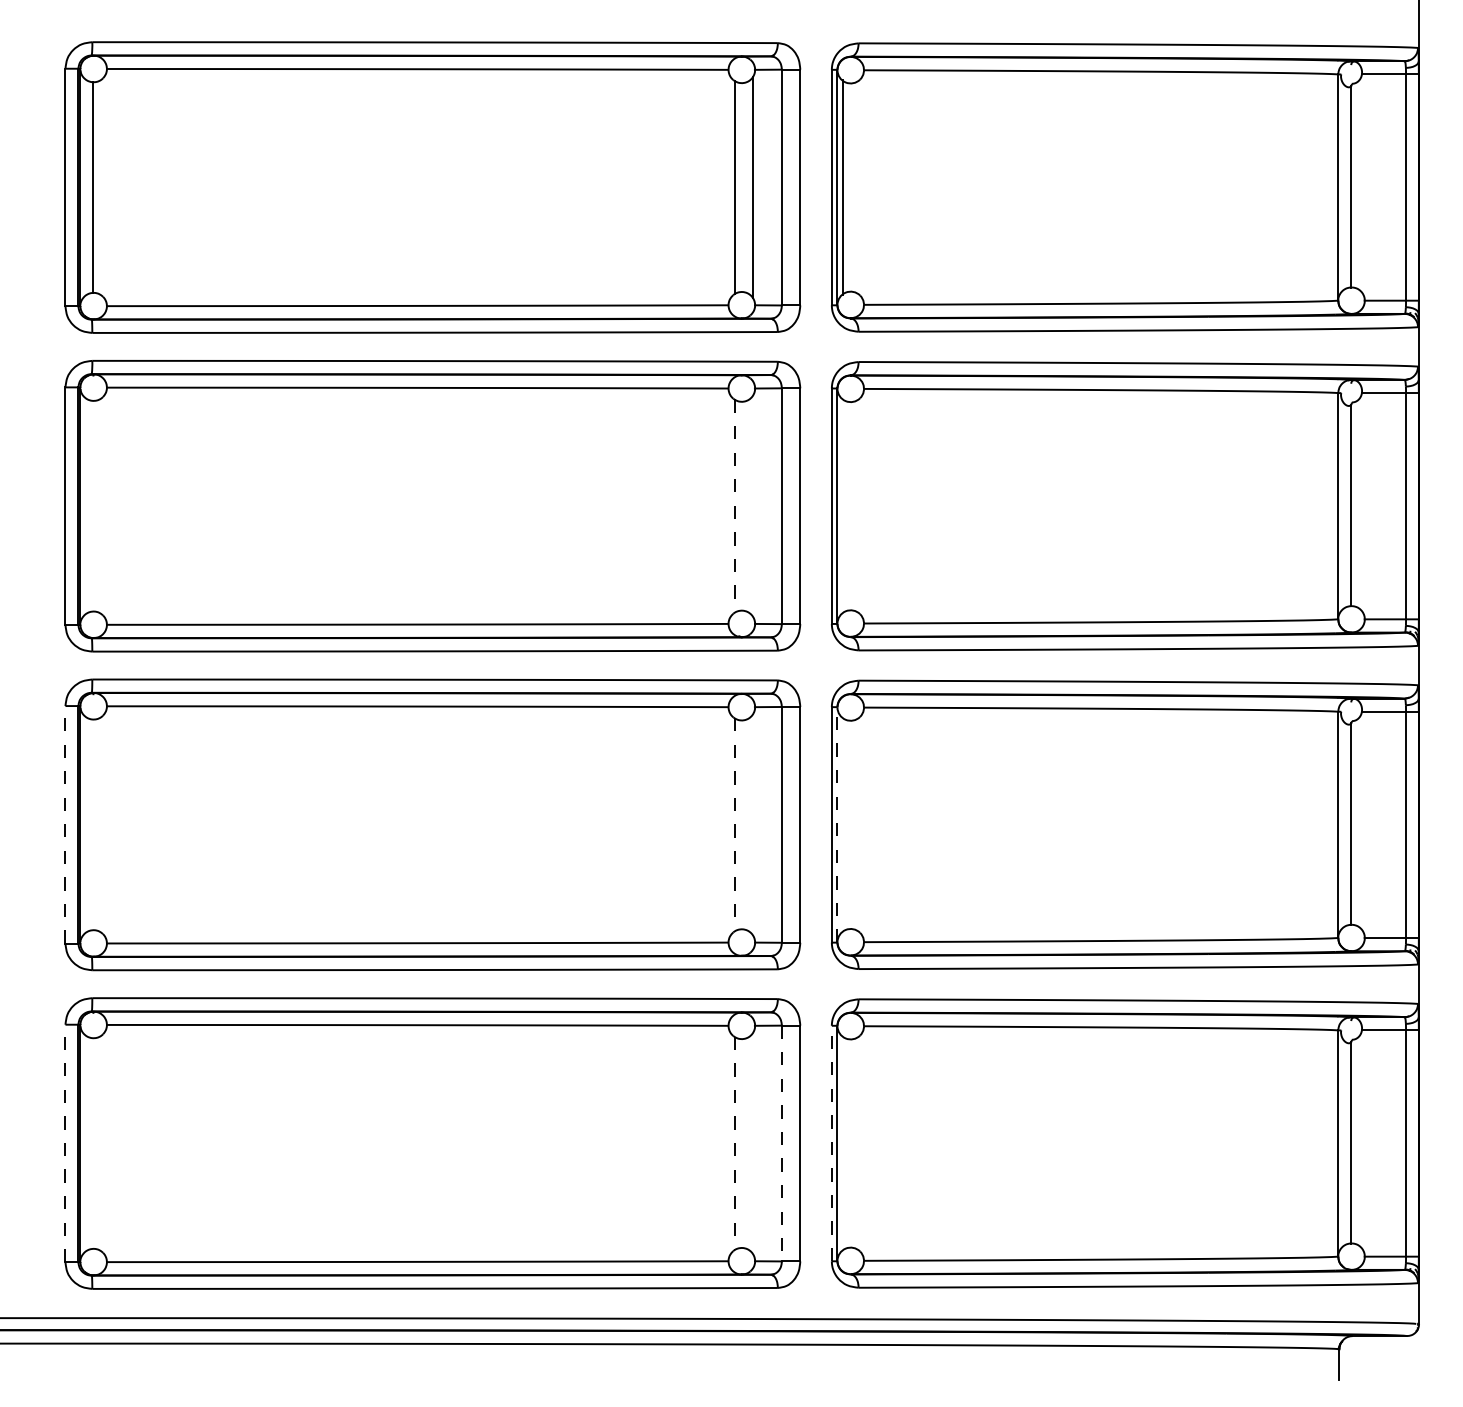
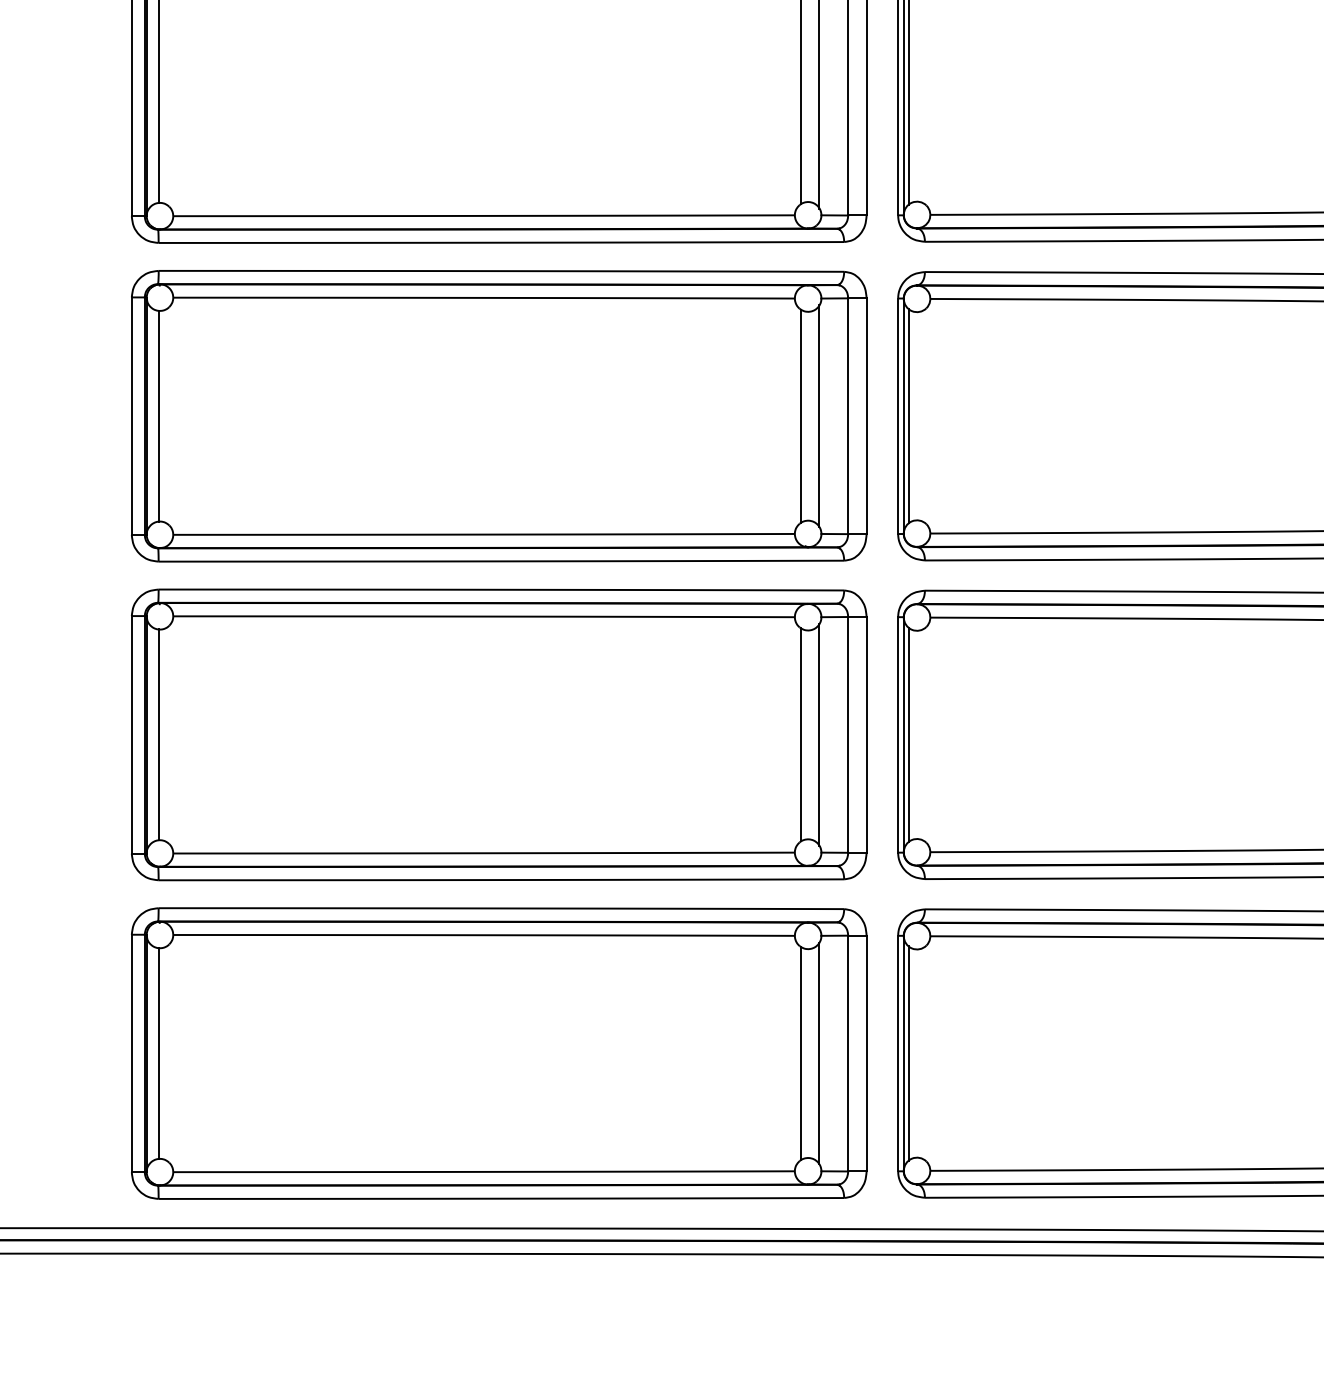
line: (93, 505) -> (159, 415), added
line: (734, 506) -> (800, 416), dashed -> solid
line: (752, 506) -> (818, 416), added
line: (842, 506) -> (908, 416), added
line: (65, 824) -> (131, 734), dashed -> solid
line: (93, 824) -> (159, 734), added
line: (734, 824) -> (800, 734), dashed -> solid
line: (752, 824) -> (818, 734), added
line: (837, 824) -> (903, 734), dashed -> solid
line: (842, 824) -> (908, 734), added
line: (65, 1143) -> (131, 1053), dashed -> solid
line: (93, 1143) -> (159, 1053), added
line: (734, 1143) -> (800, 1053), dashed -> solid
line: (752, 1143) -> (818, 1053), added
line: (781, 1143) -> (847, 1053), dashed -> solid
line: (831, 1143) -> (897, 1053), dashed -> solid
line: (842, 1143) -> (908, 1053), added

